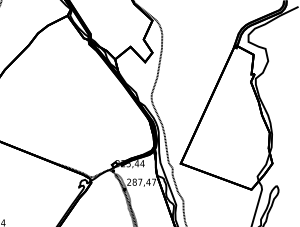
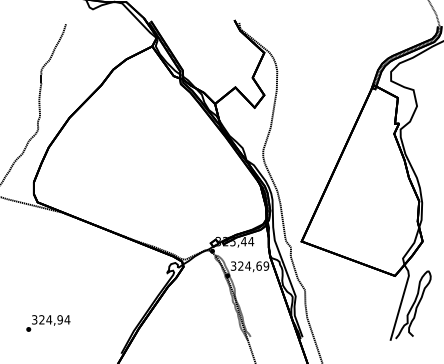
text: (141, 181) -> (249, 265), 287,47 -> 324,69

